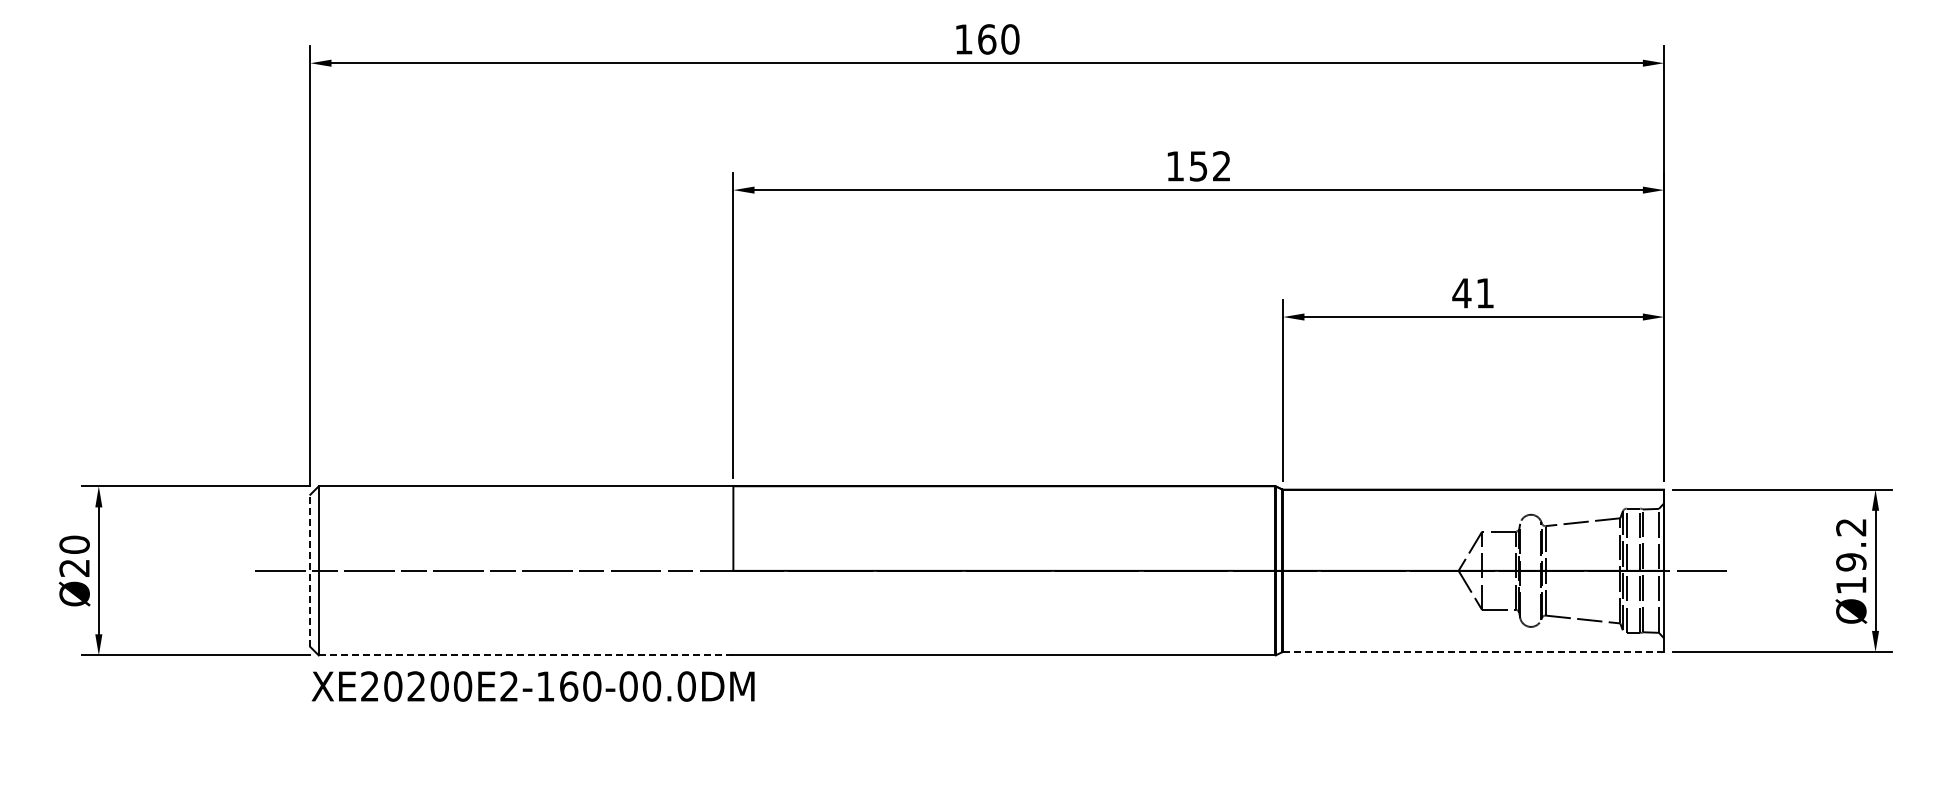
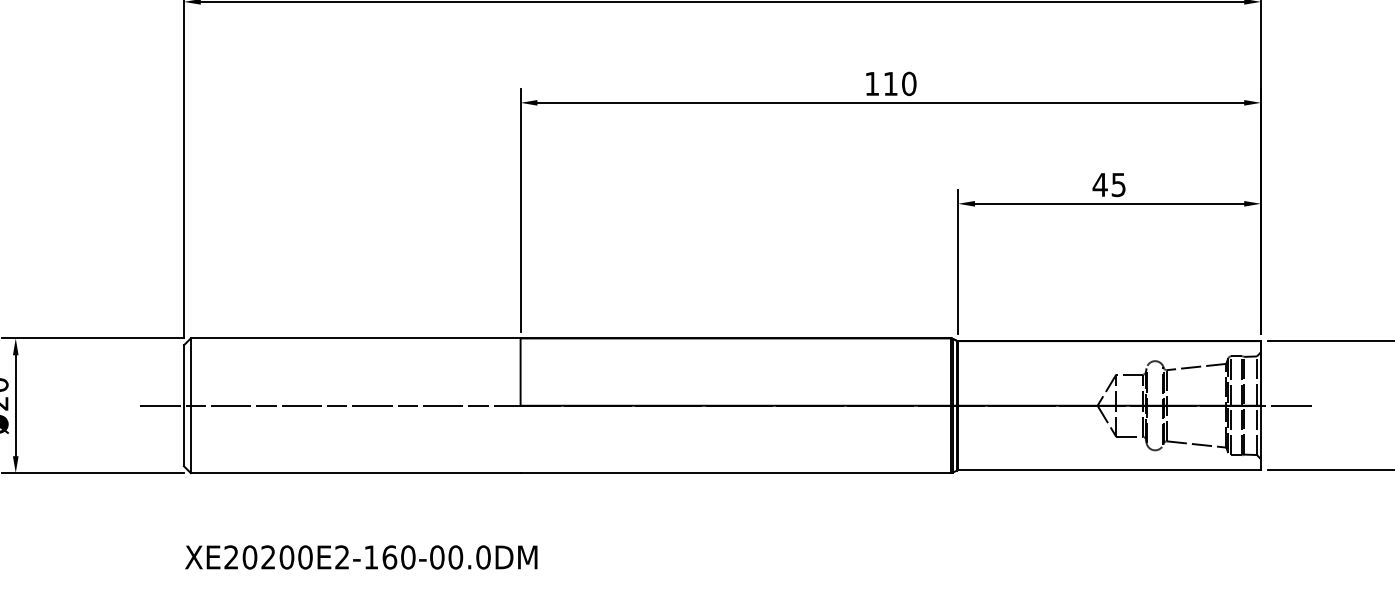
text: (1210, 166) -> (900, 84), 152 -> 110
text: (1484, 293) -> (1118, 185), 41 -> 45
line: (310, 570) -> (184, 405), dashed -> solid
line: (1474, 652) -> (1110, 470), dashed -> solid
line: (526, 655) -> (356, 473), dashed -> solid
text: (532, 686) -> (360, 557), moved

